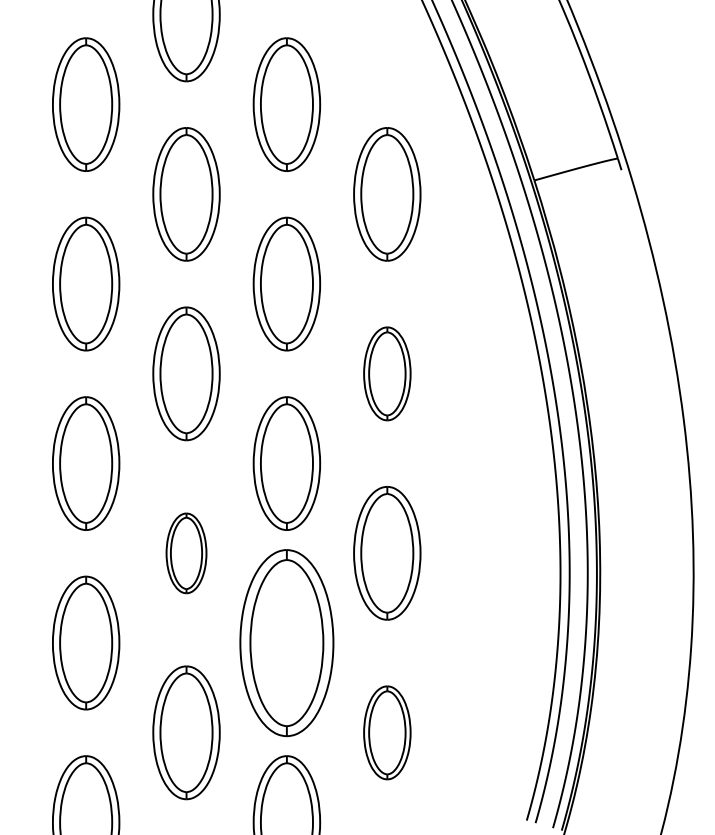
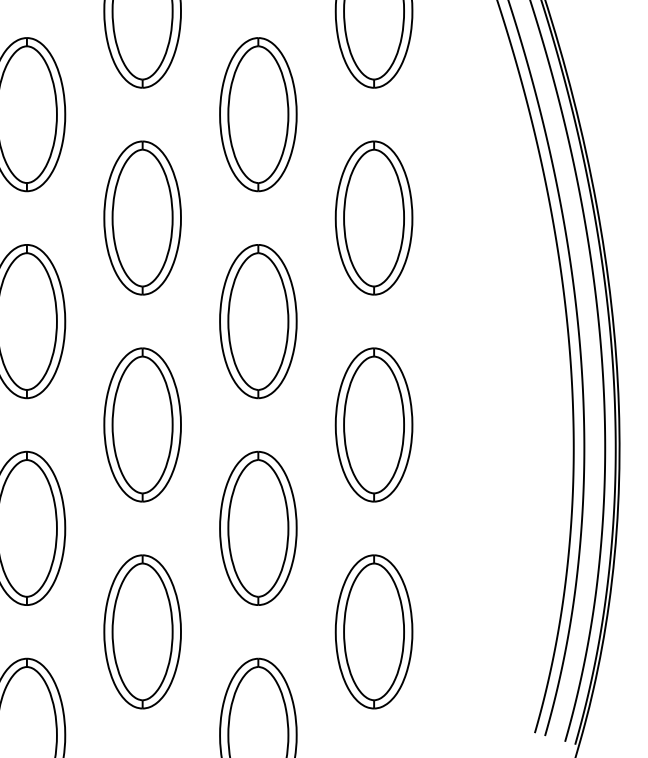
part: (387, 373) -> (374, 217), size x1.43
part: (186, 553) -> (142, 425), size x1.67
part: (286, 642) -> (257, 527), size x0.71
part: (387, 732) -> (374, 631), size x1.43

